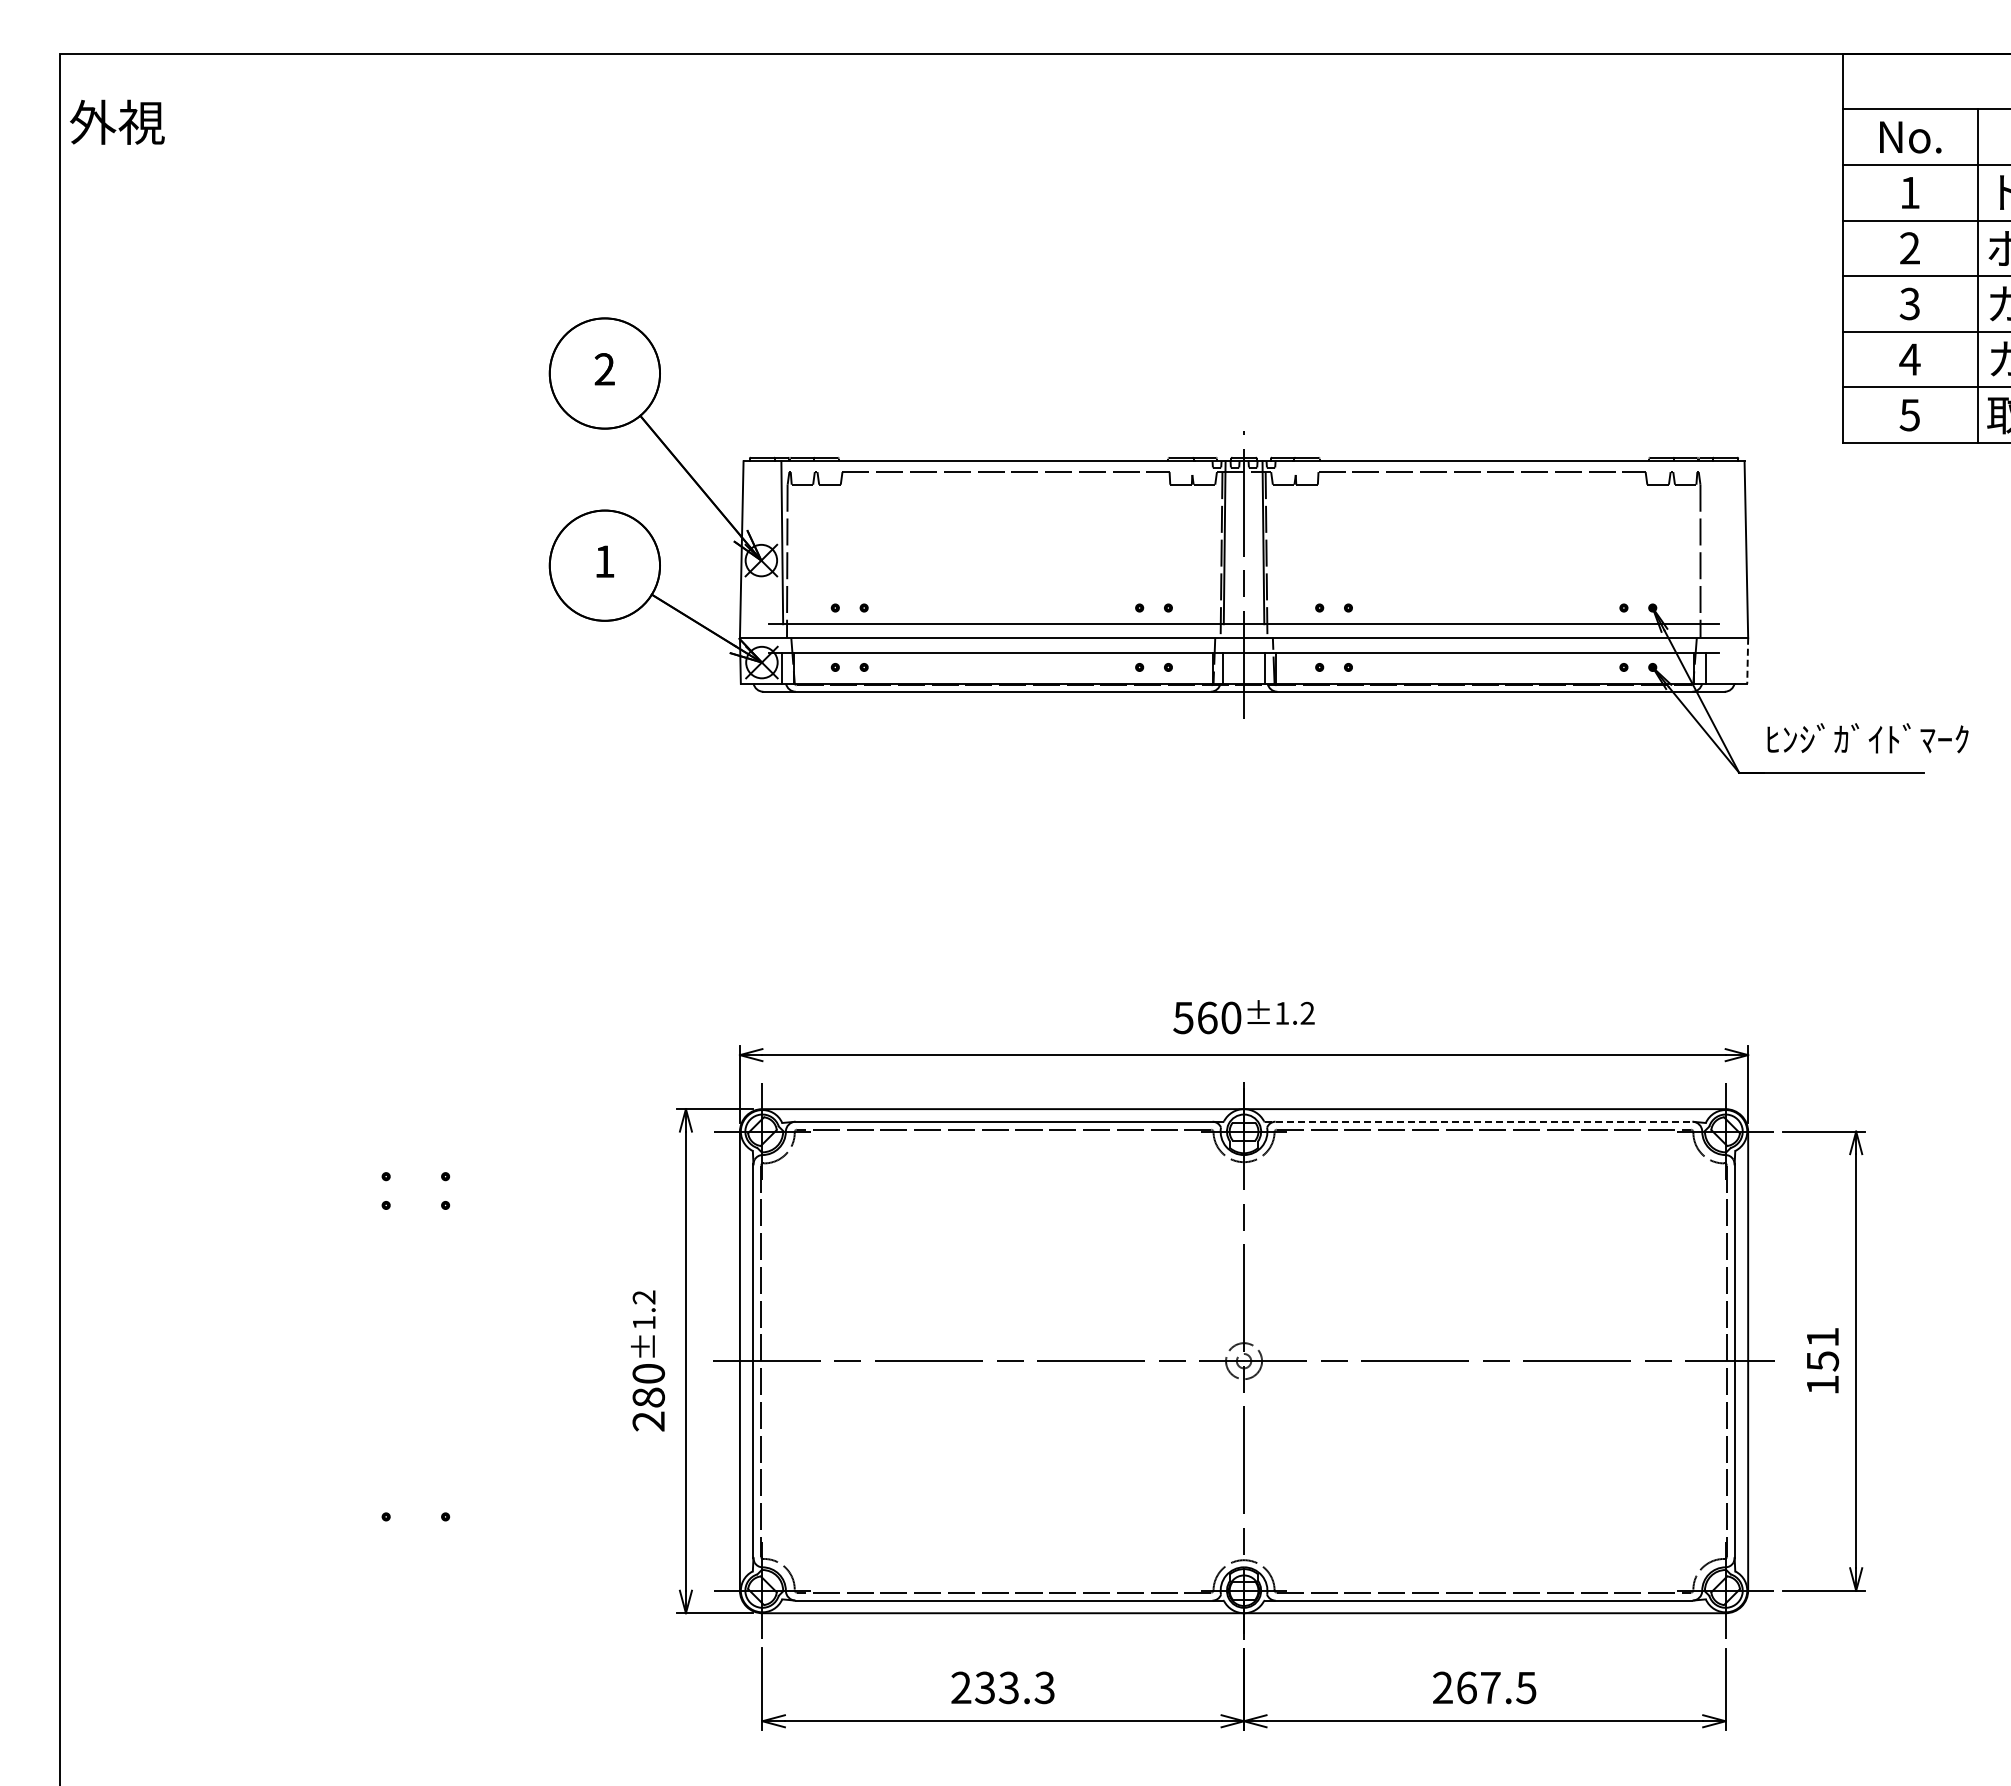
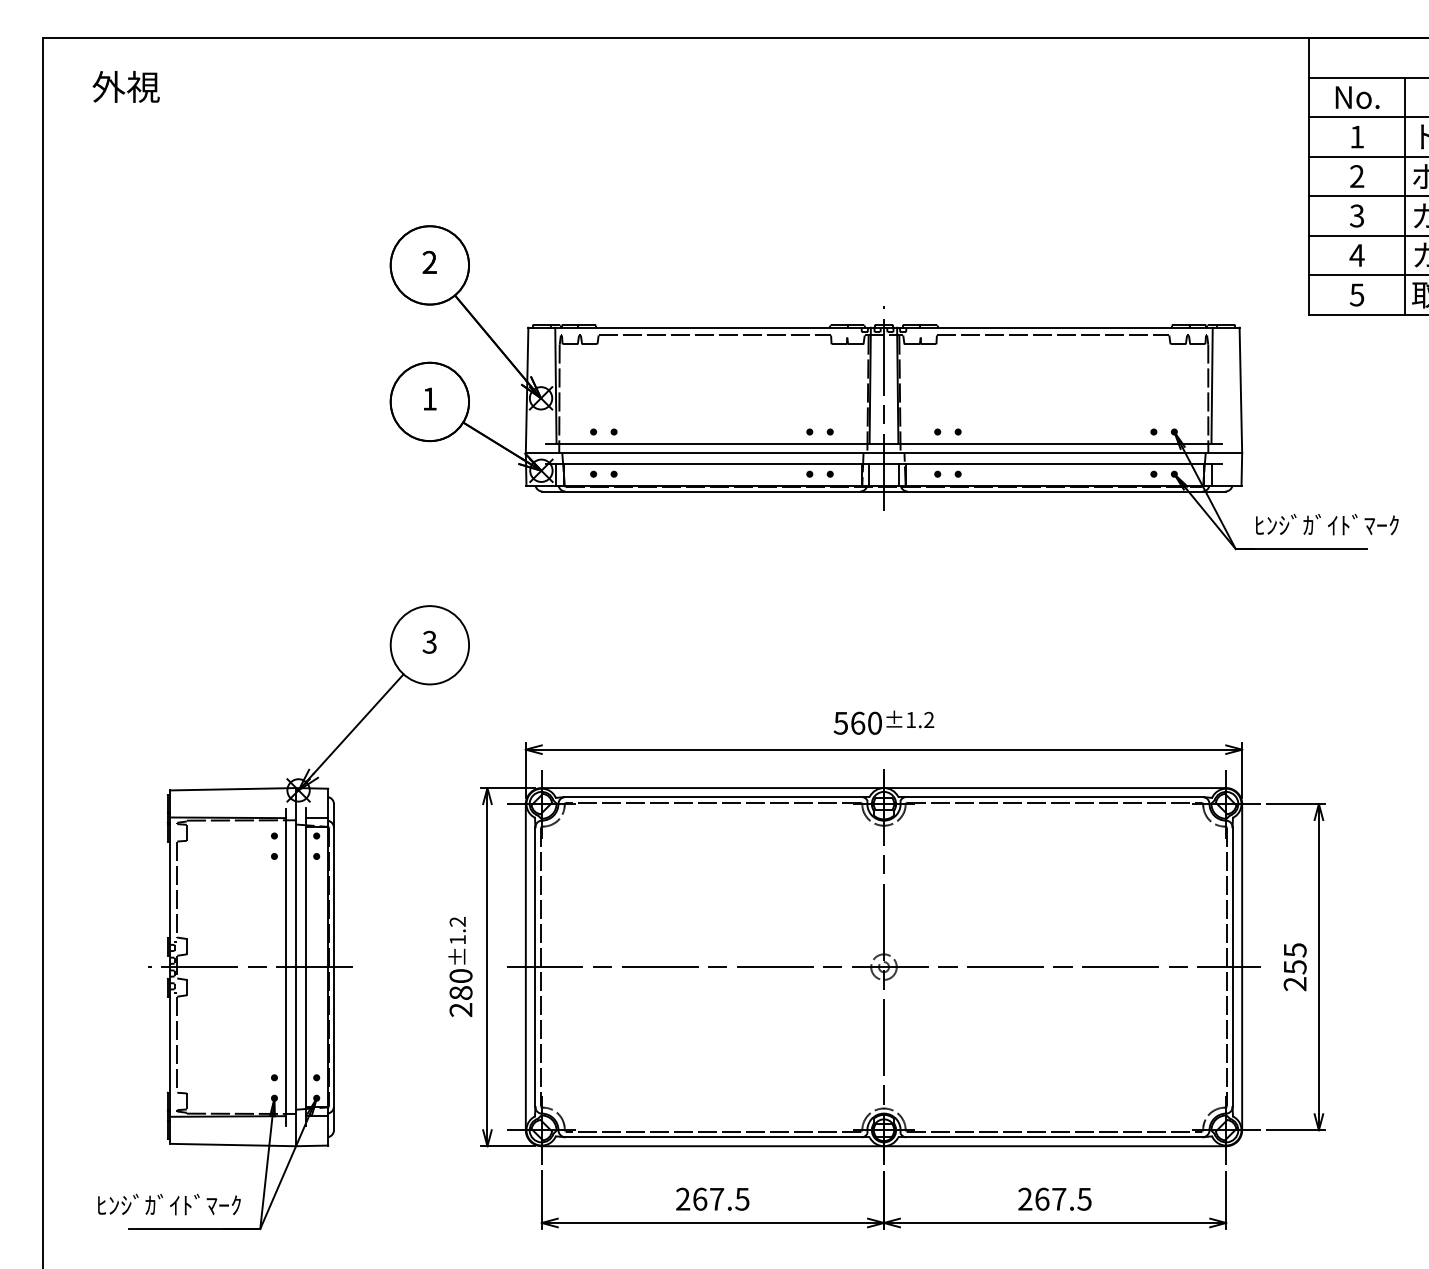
text: (117, 121) -> (126, 86), moved
line: (1705, 542) -> (1211, 385), added
line: (1747, 660) -> (1241, 469), dashed -> solid
line: (1478, 1121) -> (1050, 796), dashed -> solid
part: (399, 1291) -> (283, 917), added
text: (1822, 1360) -> (1294, 966), 151 -> 255
text: (1014, 1687) -> (720, 1198), 233.3 -> 267.5

